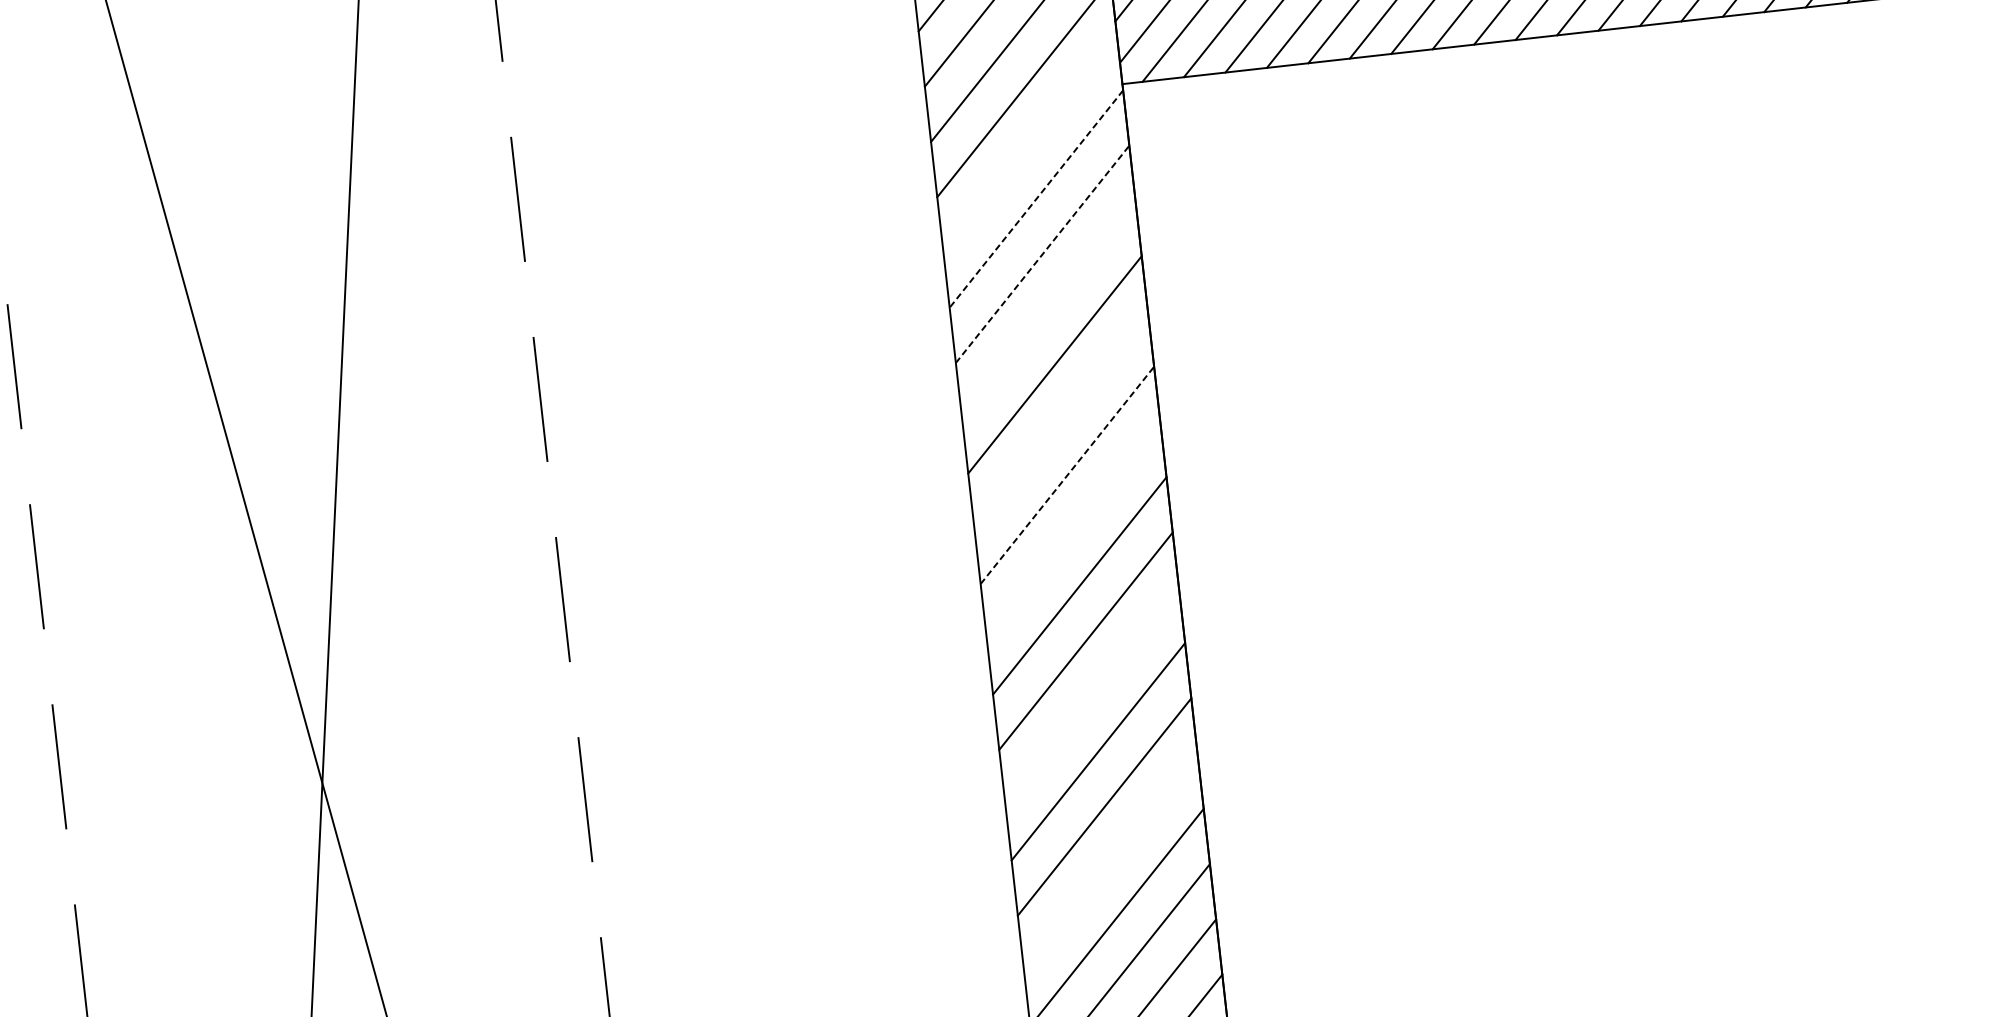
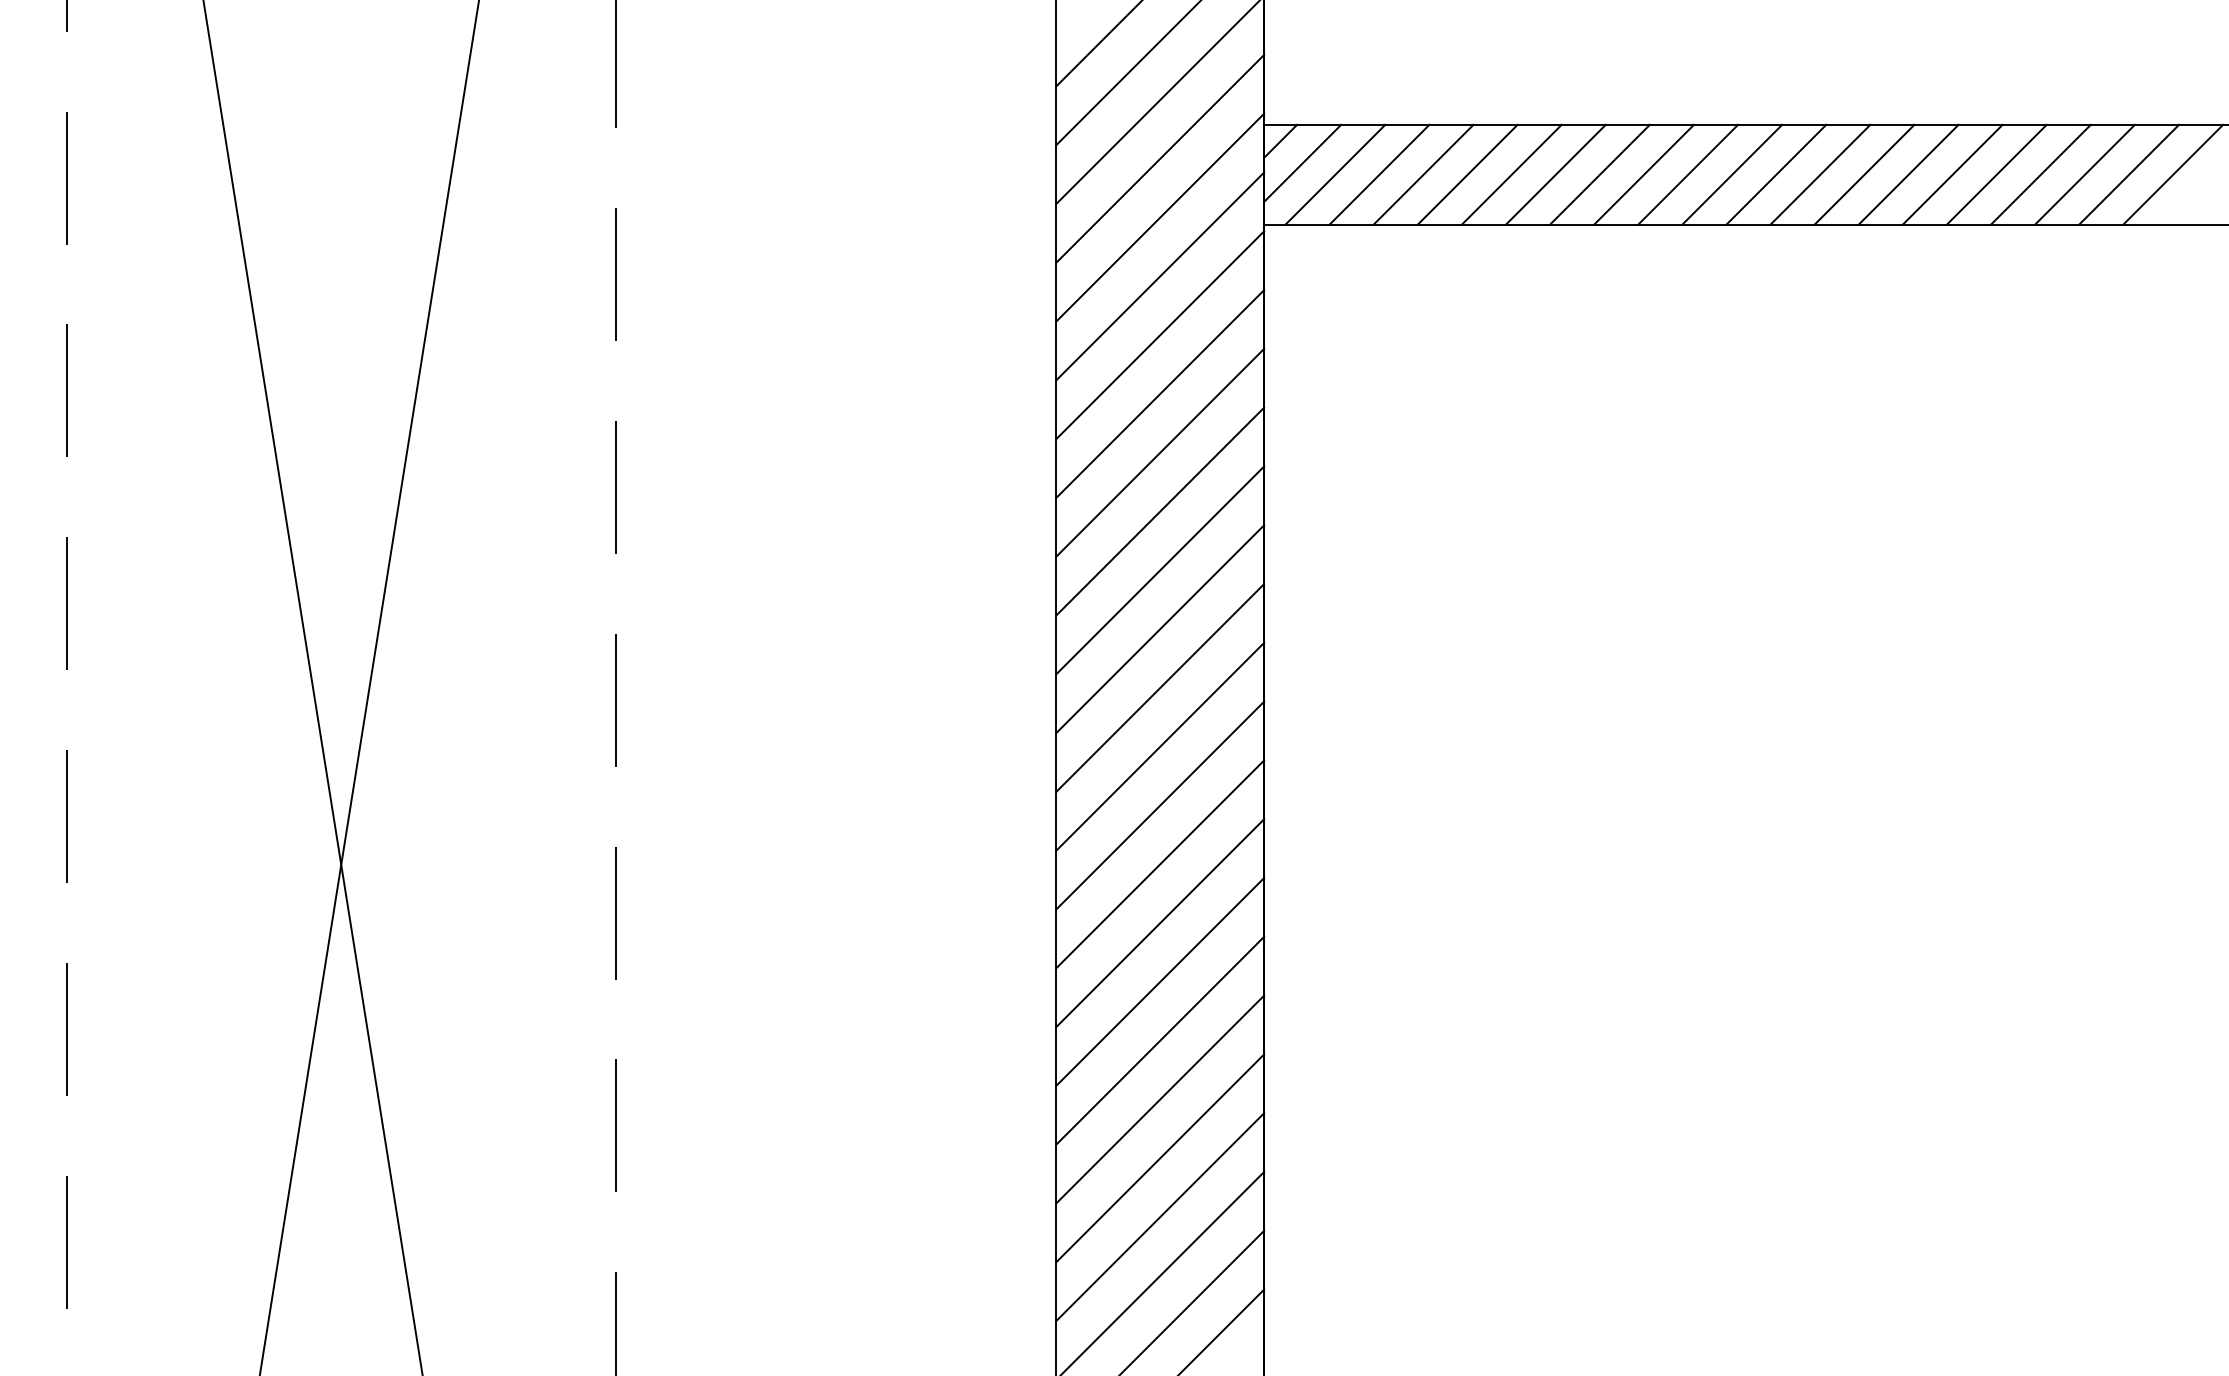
line: (1030, 143) -> (1160, 276), added
line: (1036, 199) -> (1160, 335), dashed -> solid
line: (1042, 254) -> (1160, 394), dashed -> solid
line: (1049, 309) -> (1160, 452), added
line: (1061, 420) -> (1160, 570), added
line: (1067, 475) -> (1160, 629), dashed -> solid
line: (1073, 530) -> (1160, 687), added
line: (1092, 696) -> (1160, 864), added
line: (1111, 862) -> (1160, 1040), added

